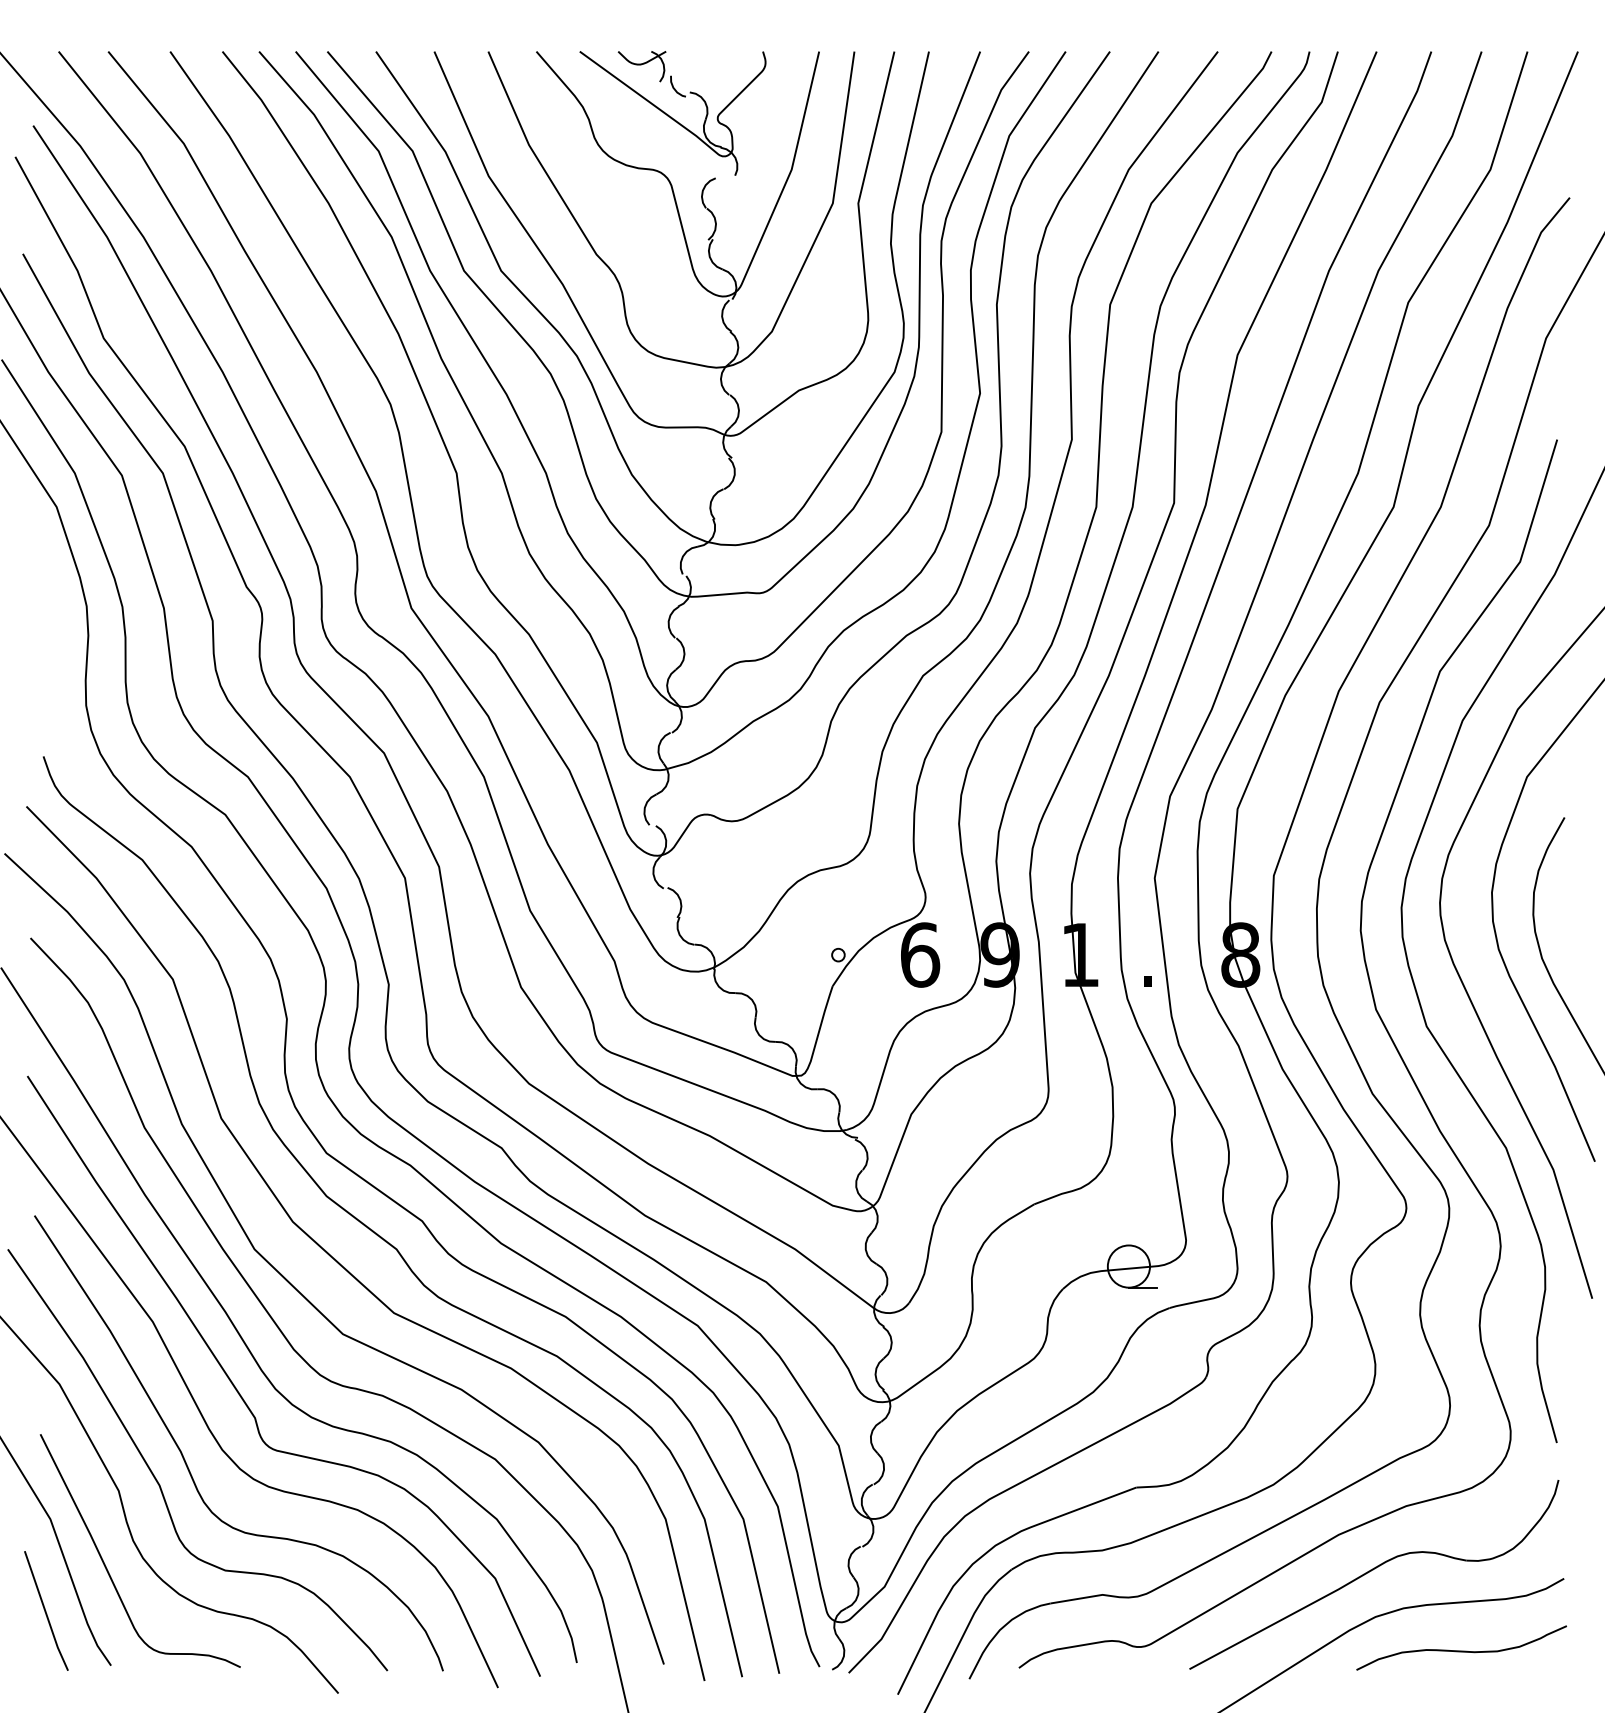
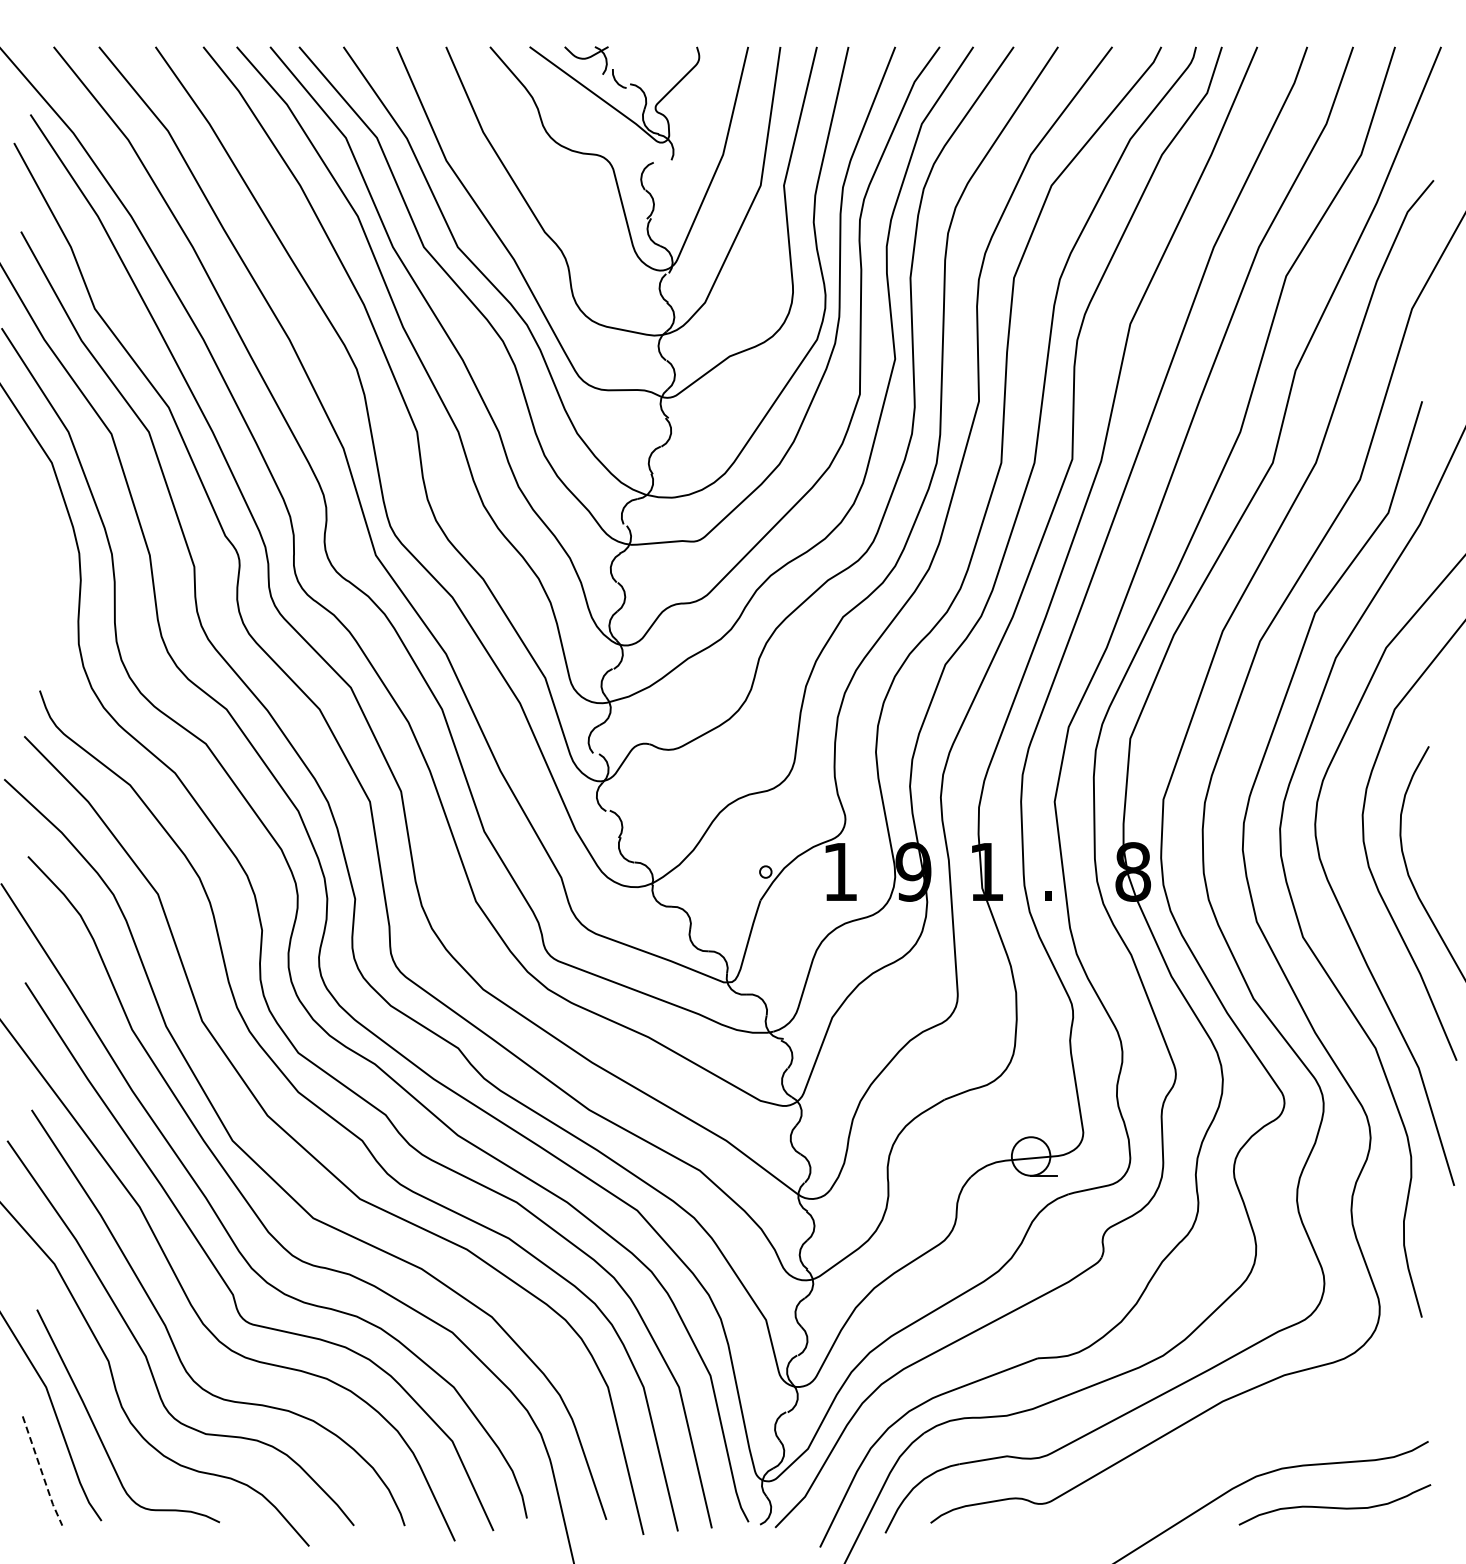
text: (920, 954) -> (840, 871), 6 -> 1
part: (1374, 1574) -> (1255, 1437), removed
line: (46, 1612) -> (42, 1472), solid -> dashed

